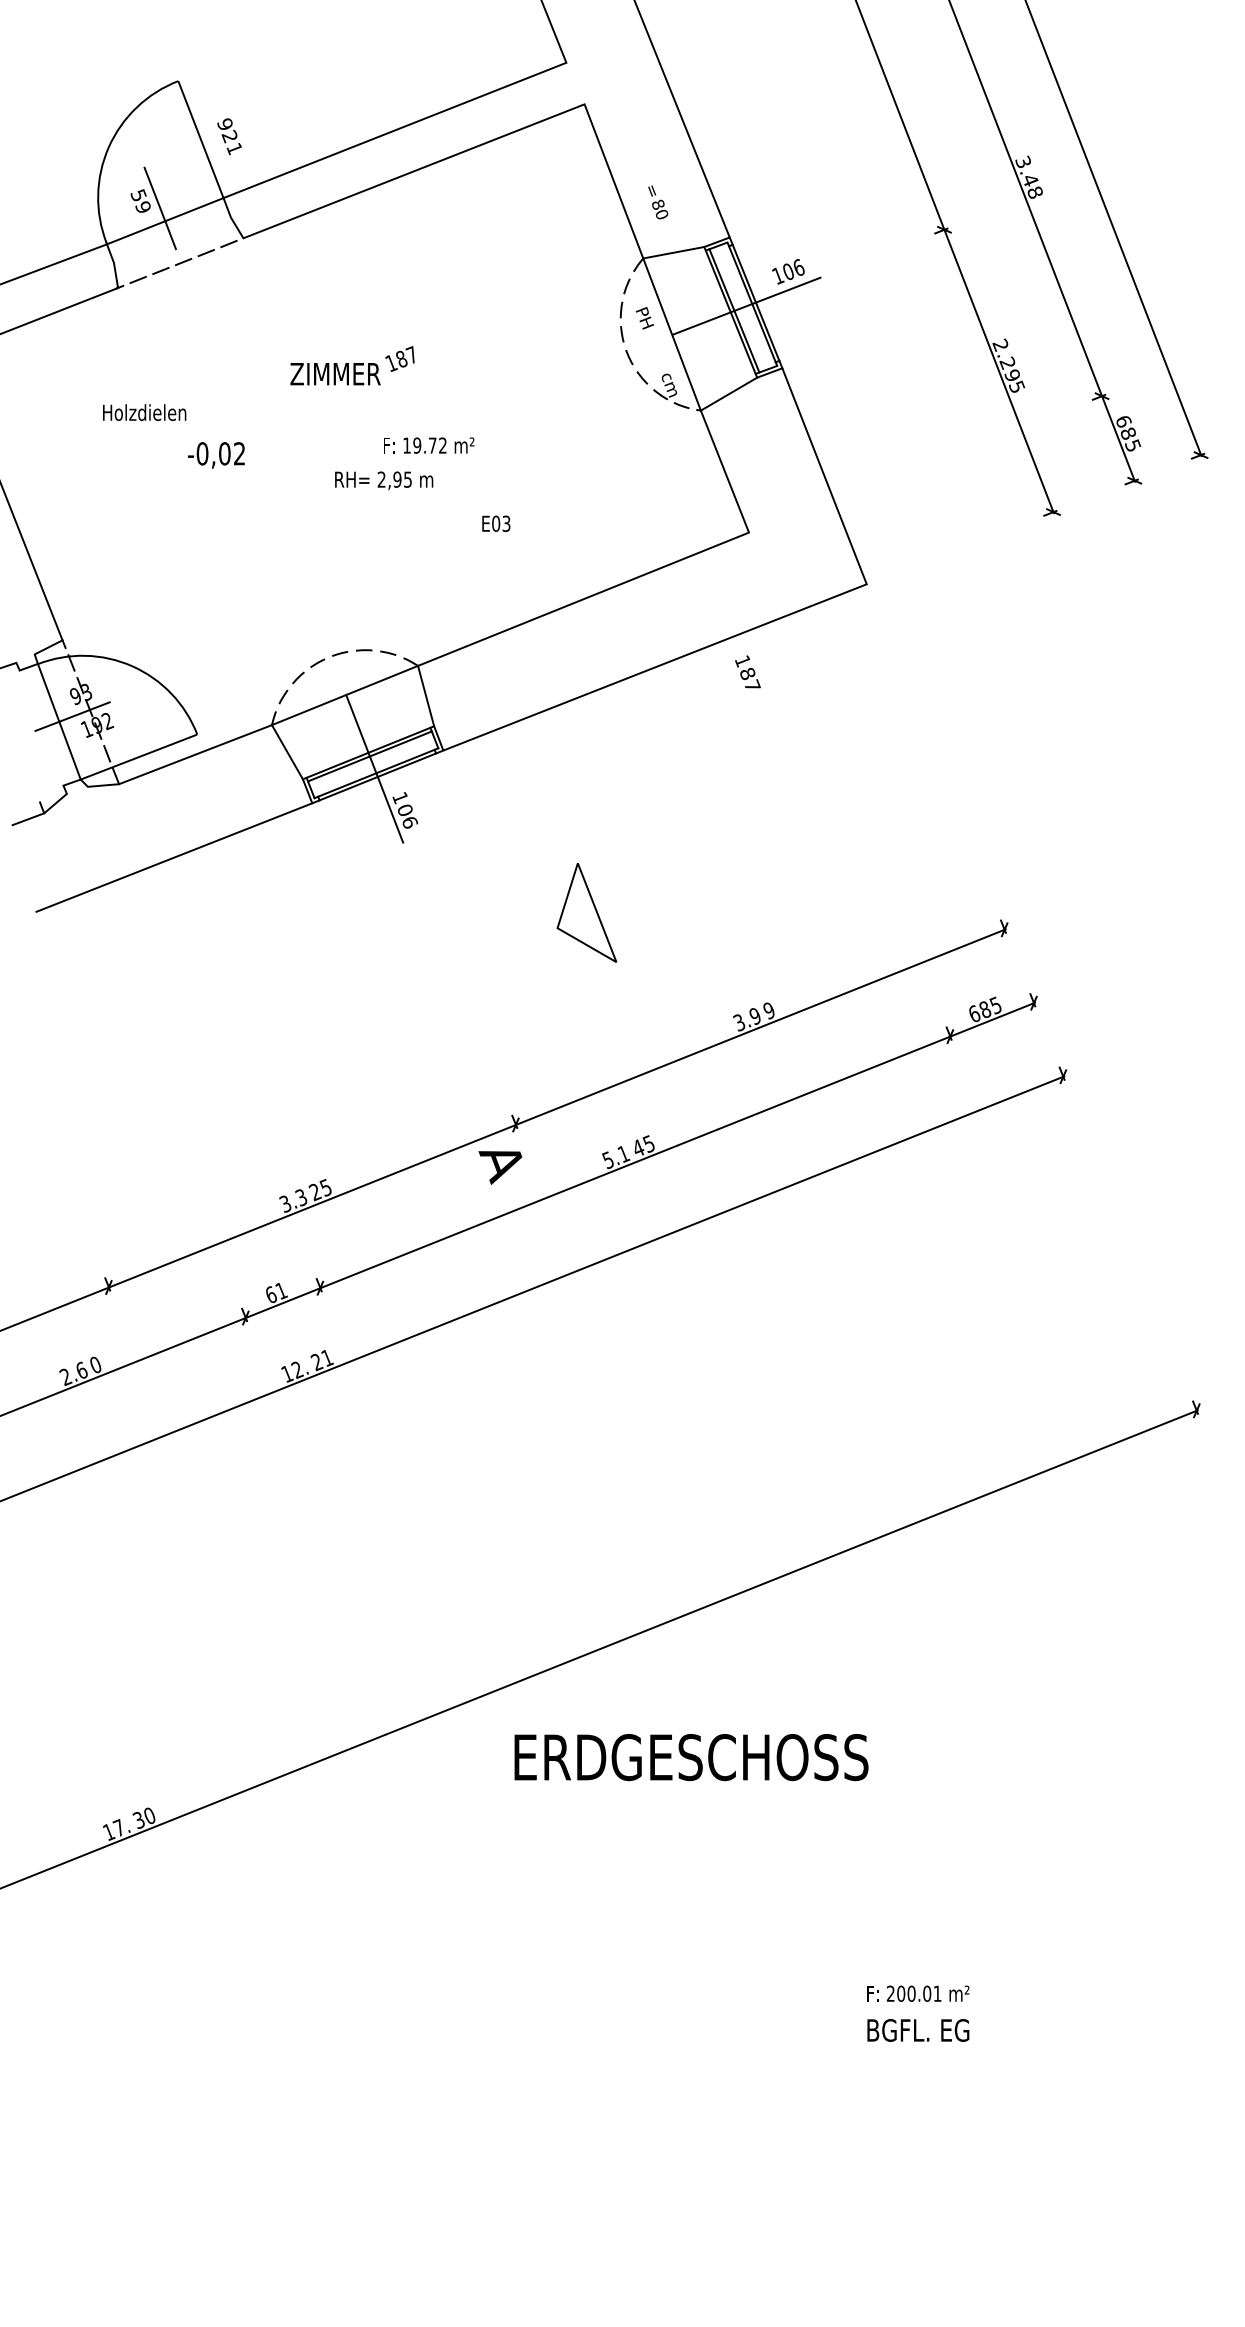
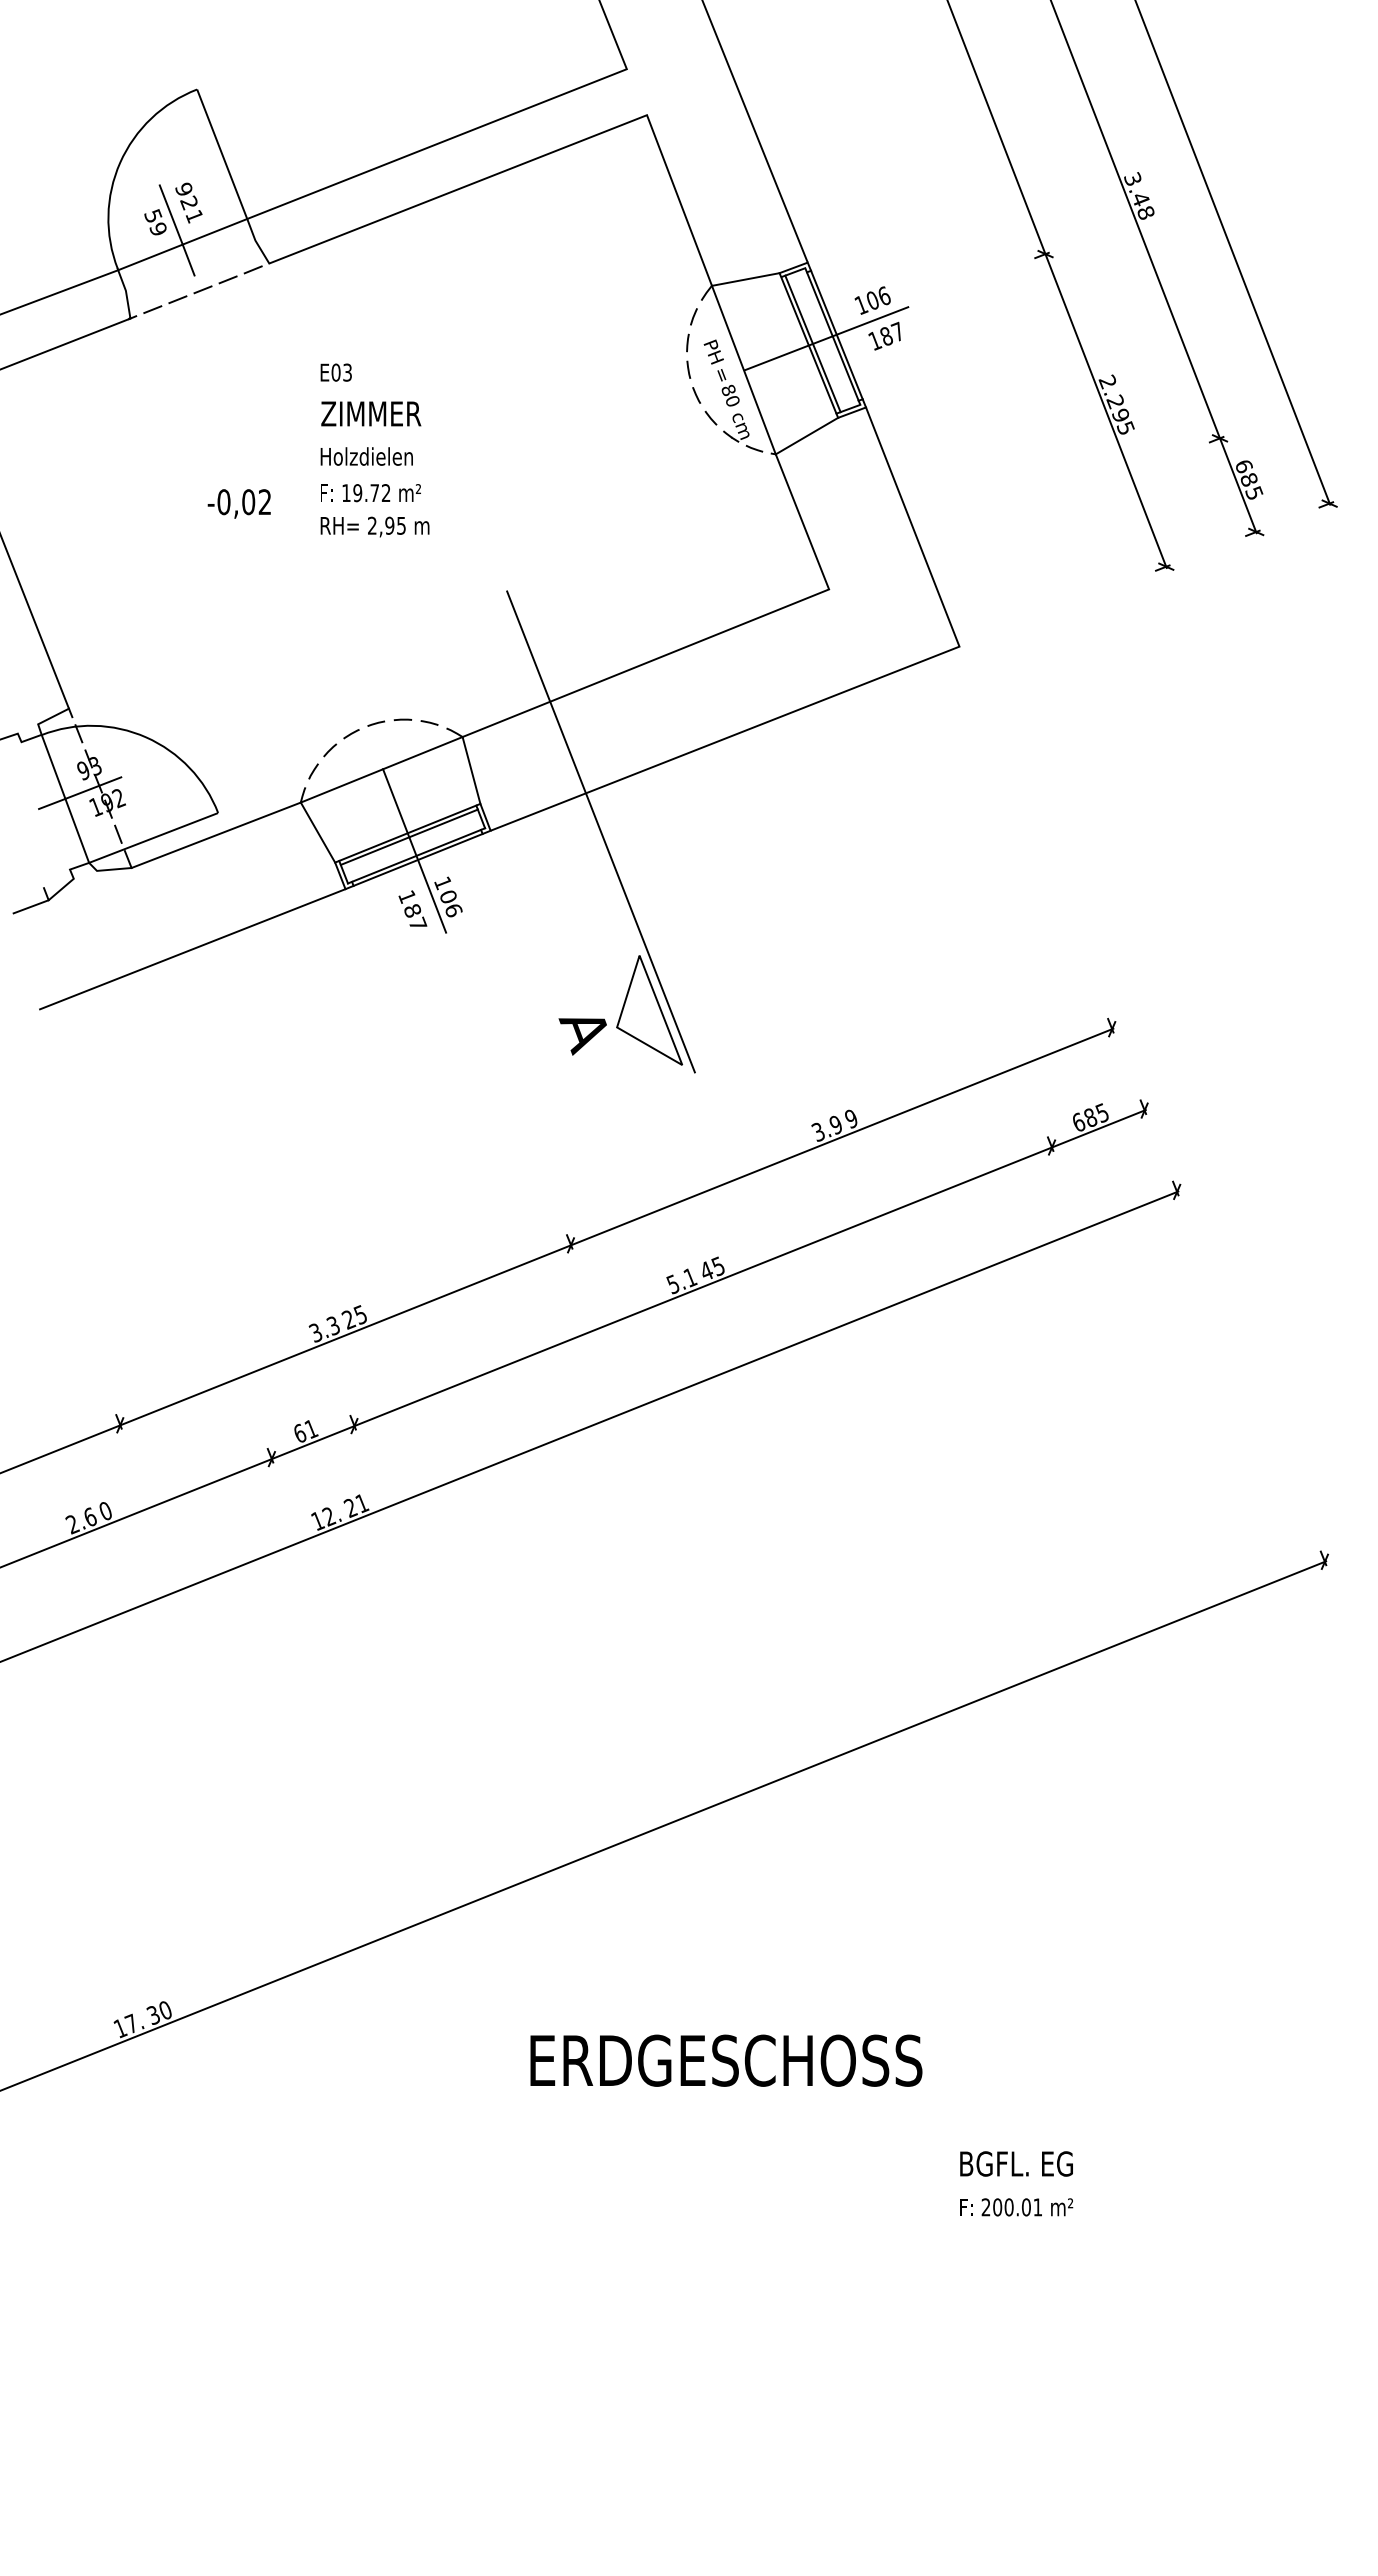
text: (229, 136) -> (188, 202), moved
text: (658, 202) -> (728, 387), moved
text: (399, 358) -> (884, 335), moved
text: (144, 412) -> (366, 456), moved
text: (428, 445) -> (370, 493), moved
text: (383, 480) -> (374, 526), moved
text: (495, 523) -> (335, 372), moved
text: (747, 671) -> (412, 908), moved
line: (542, 751) -> (600, 831), added
text: (500, 1167) -> (582, 1036), moved
text: (691, 1757) -> (726, 2060), moved
text: (918, 2030) -> (1016, 2163), moved

